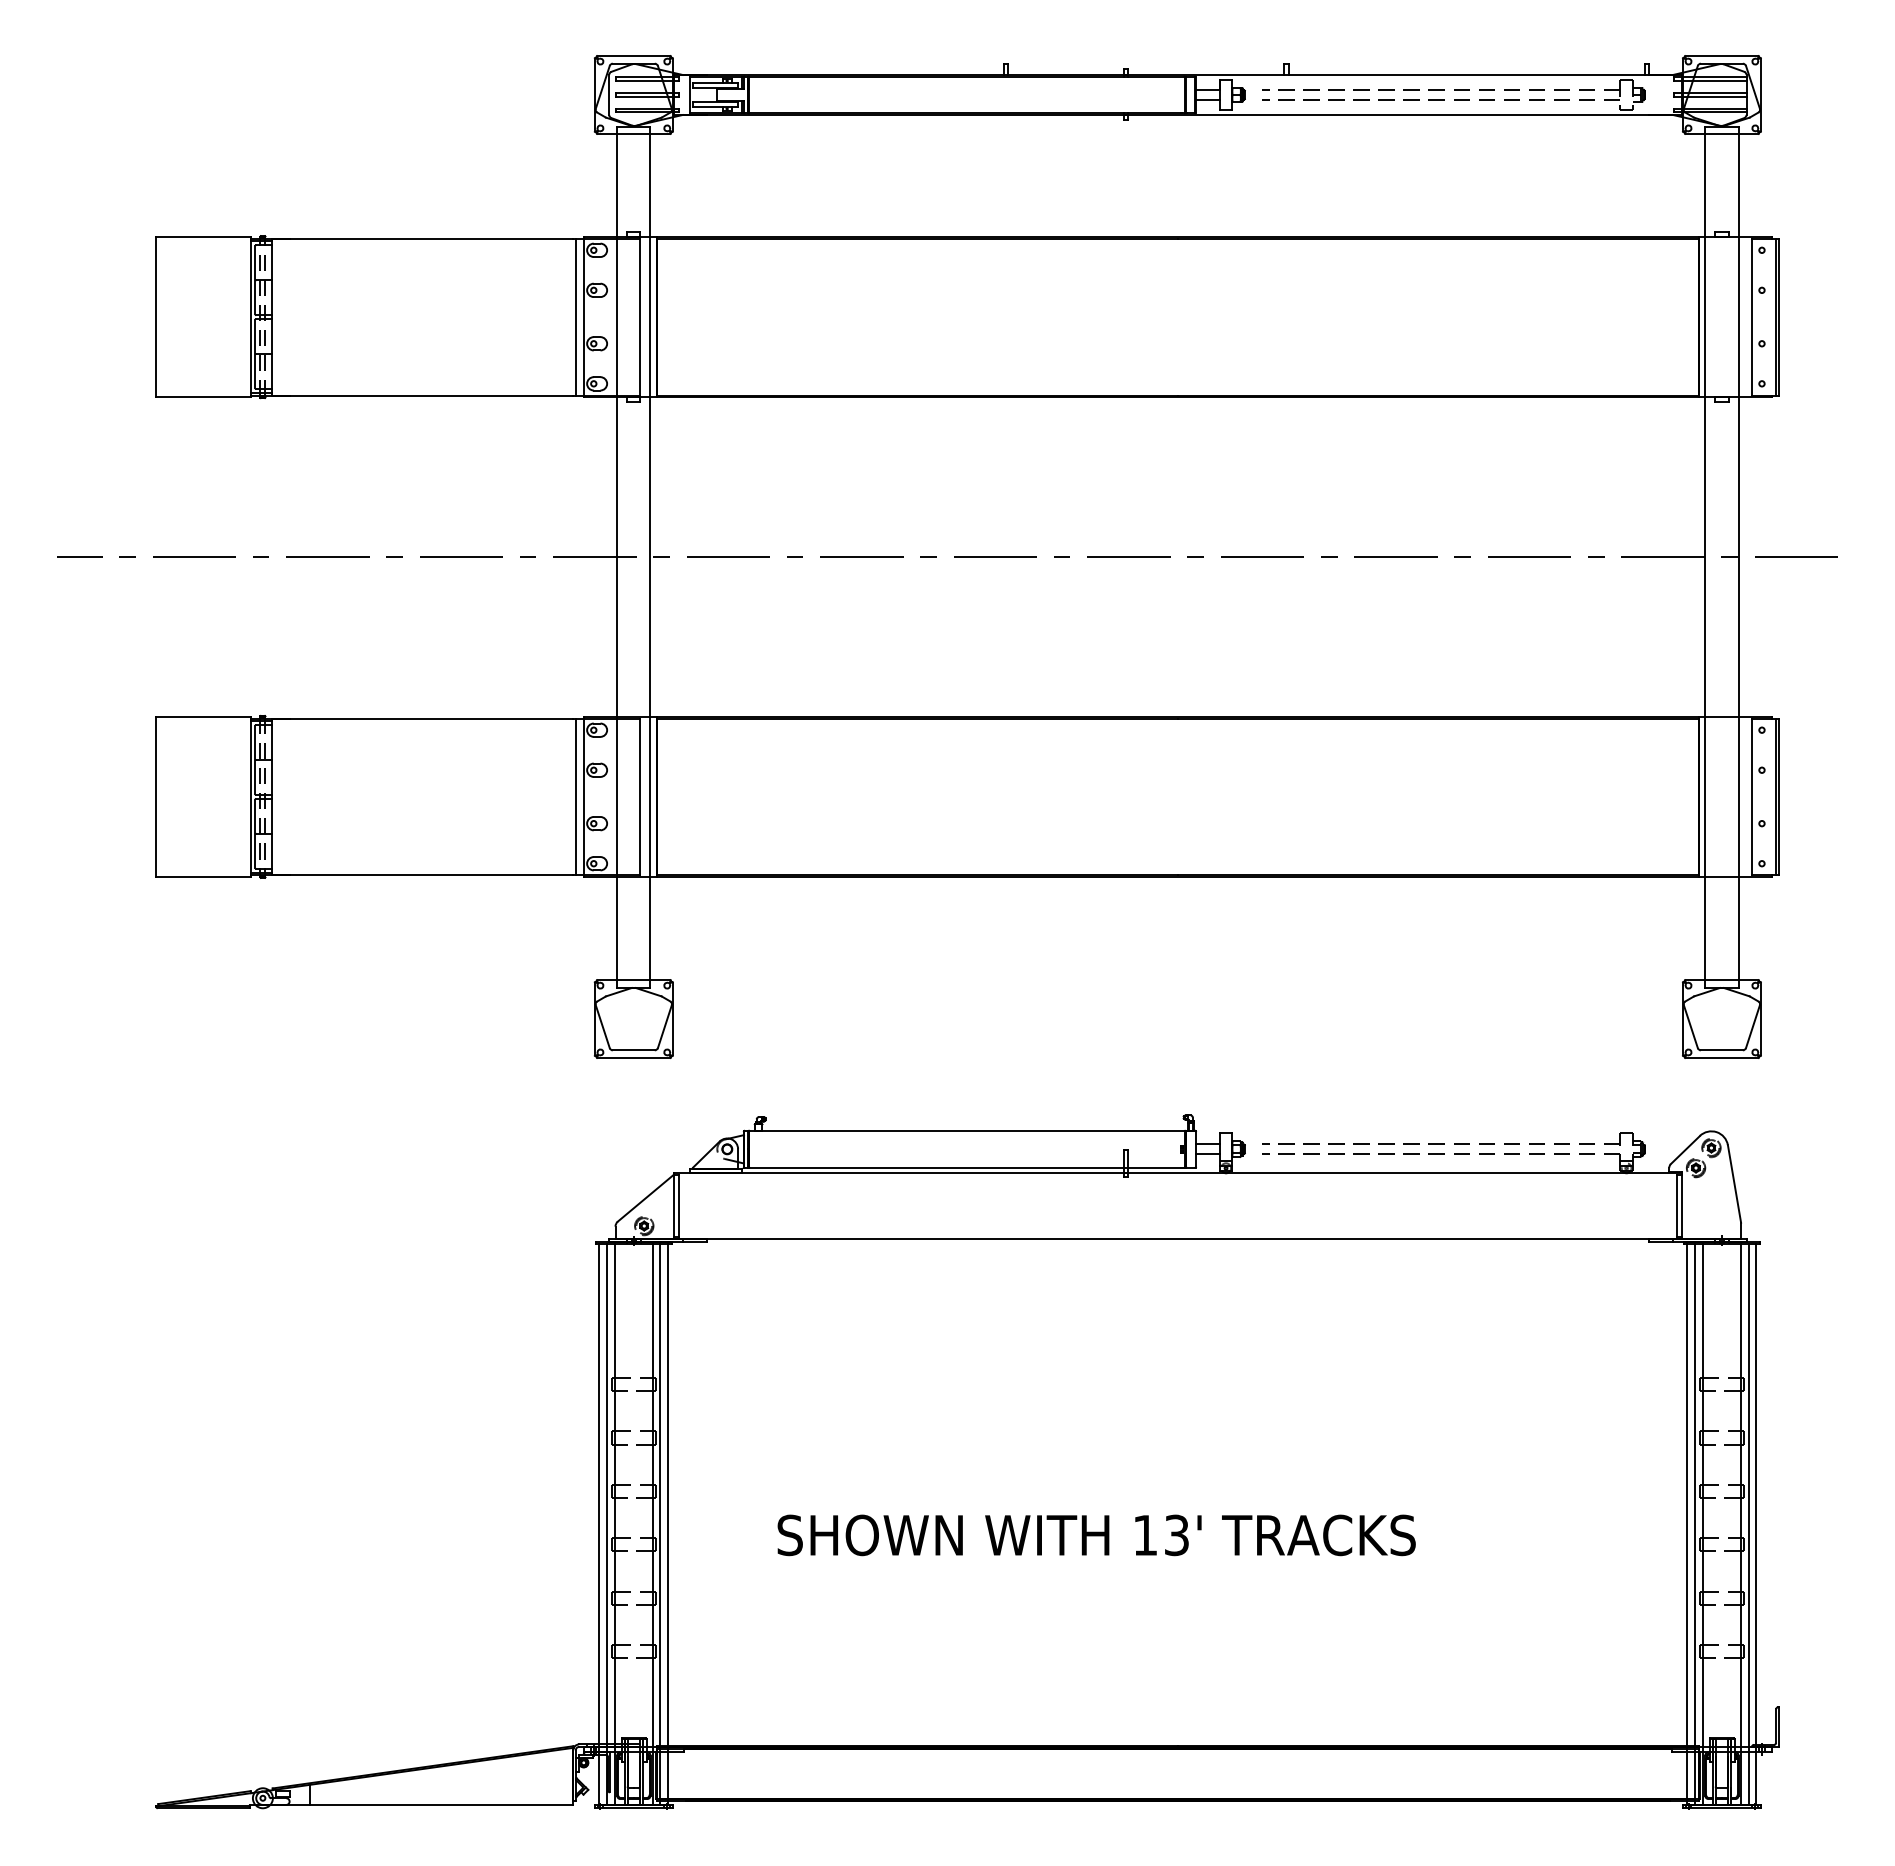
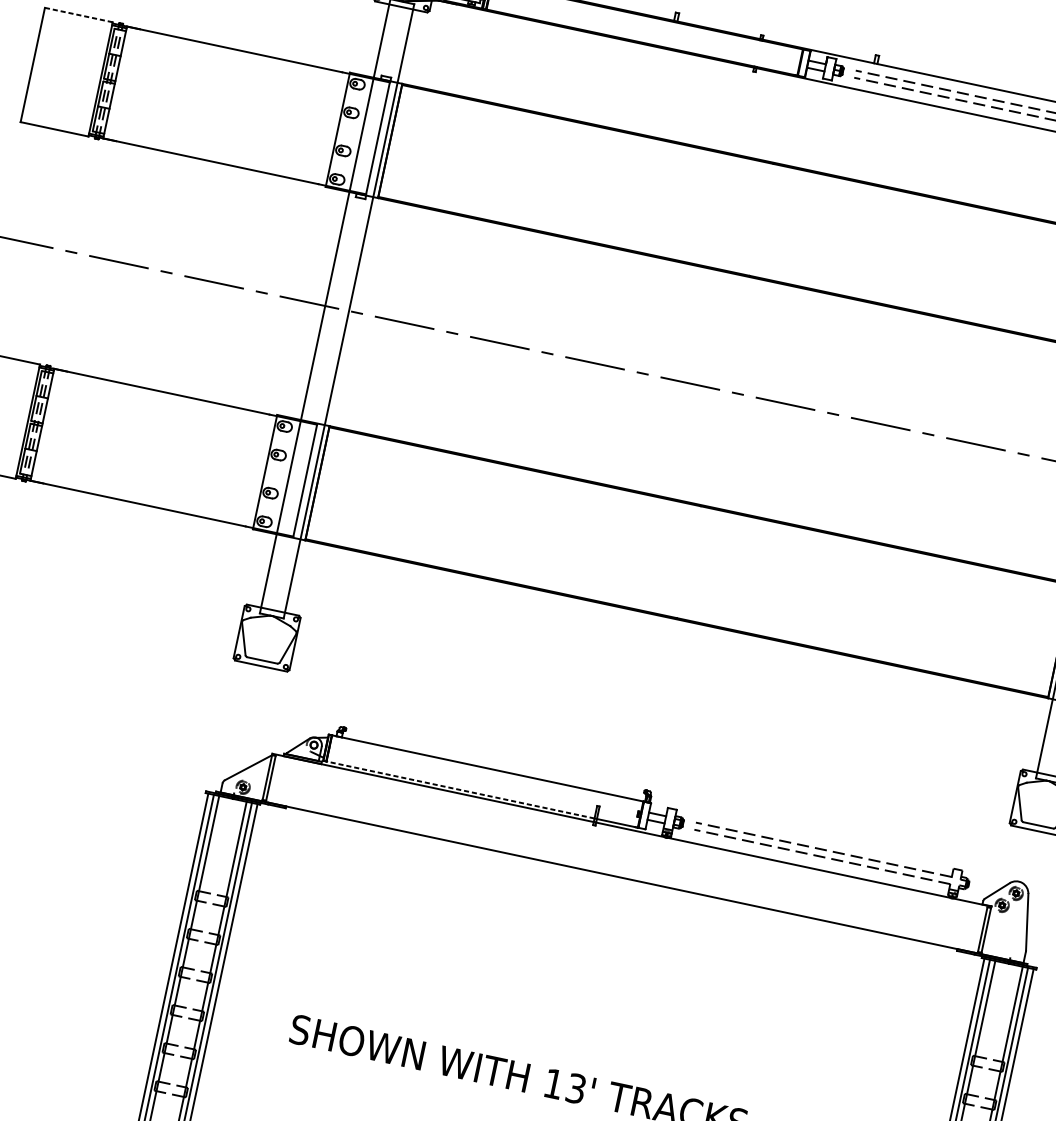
line: (203, 236) -> (78, 14), solid -> dashed
line: (575, 316) -> (332, 128), removed
line: (575, 796) -> (259, 470), removed
line: (936, 1167) -> (460, 789), solid -> dashed

